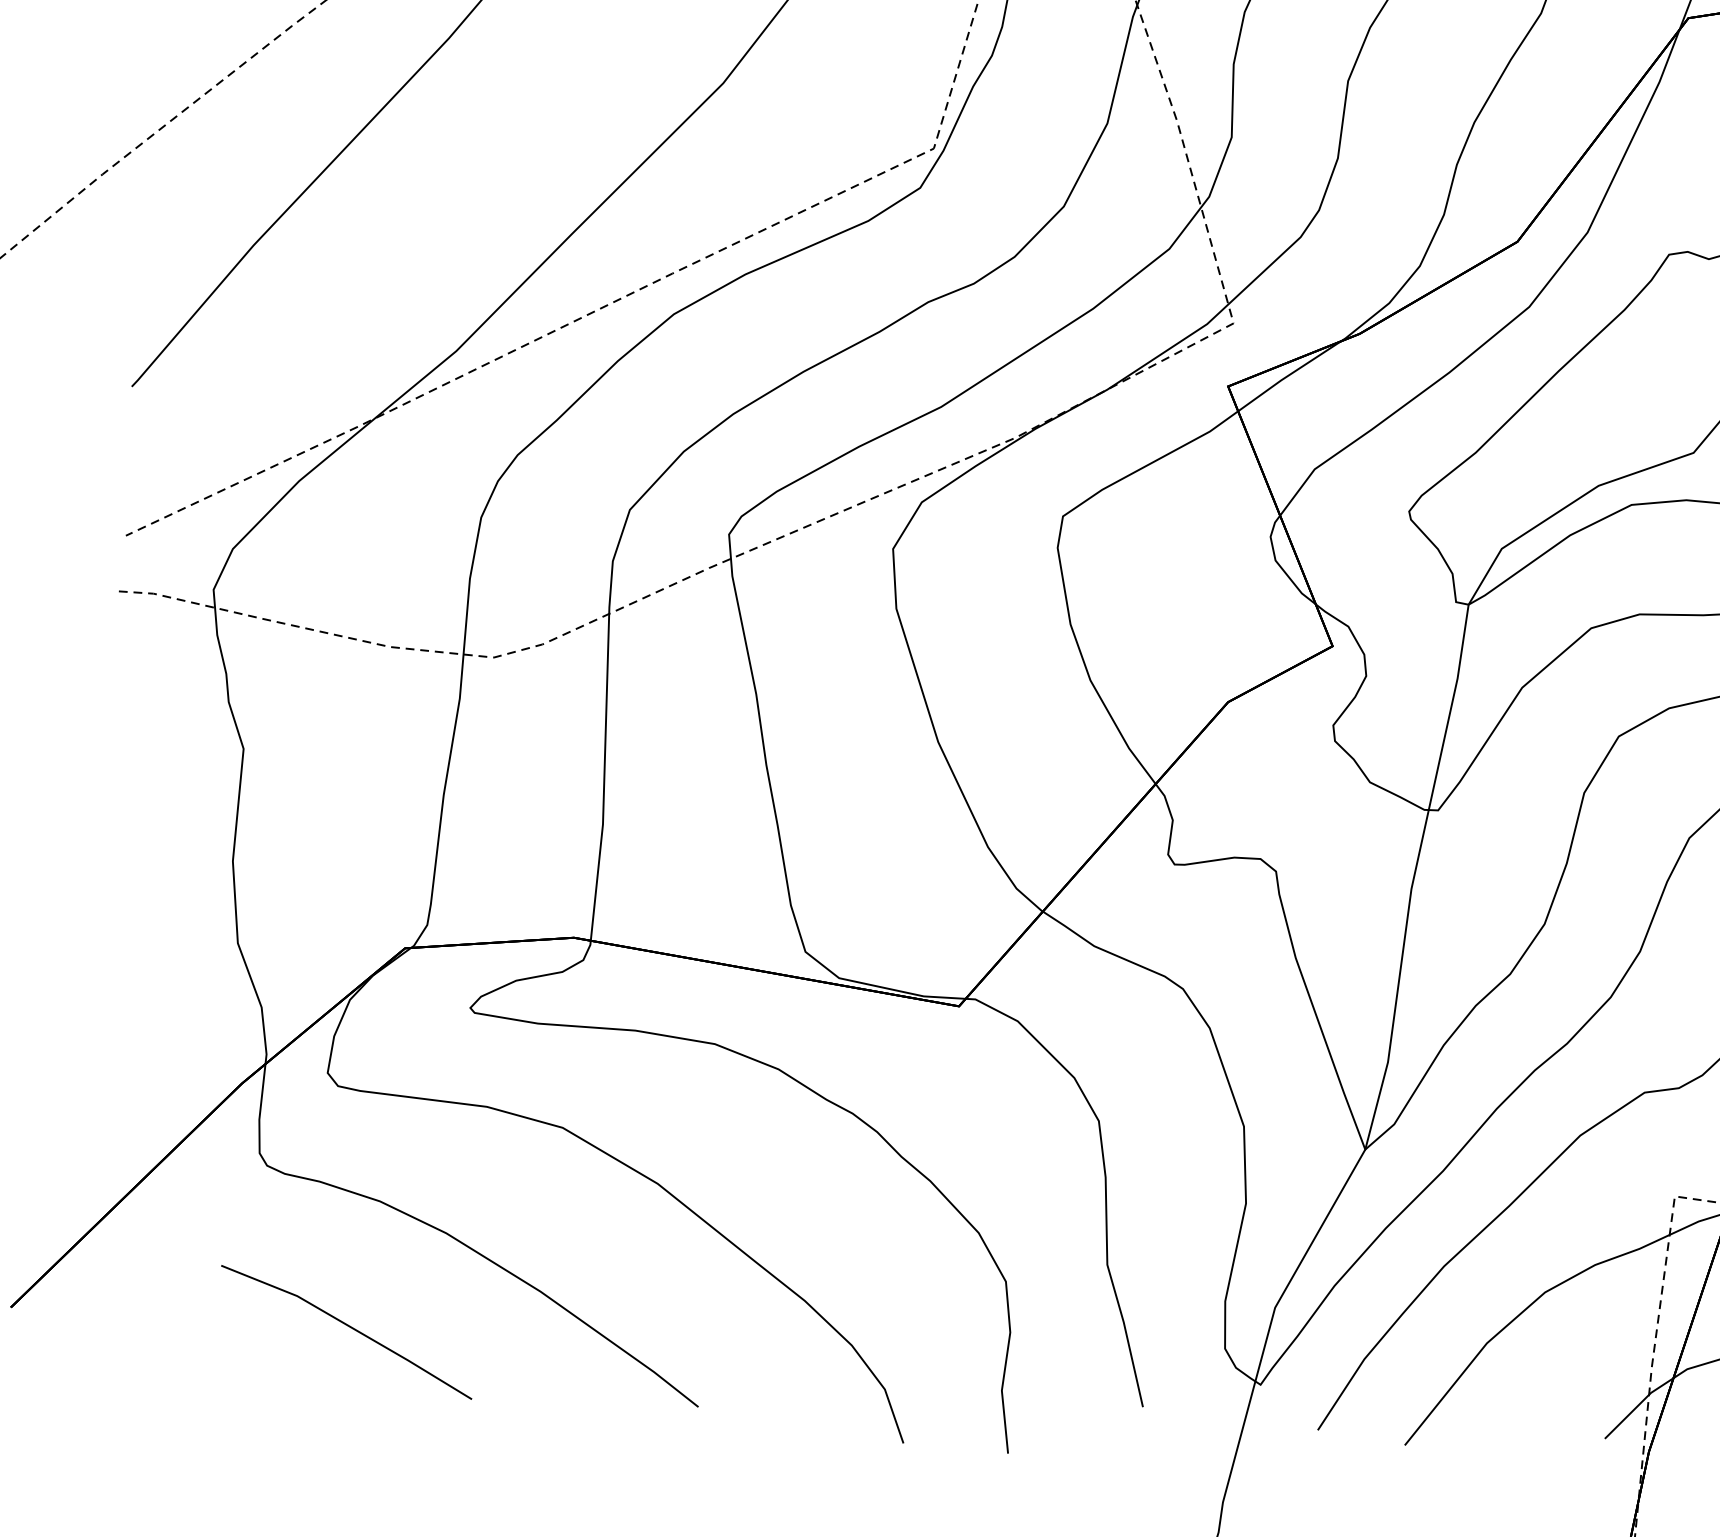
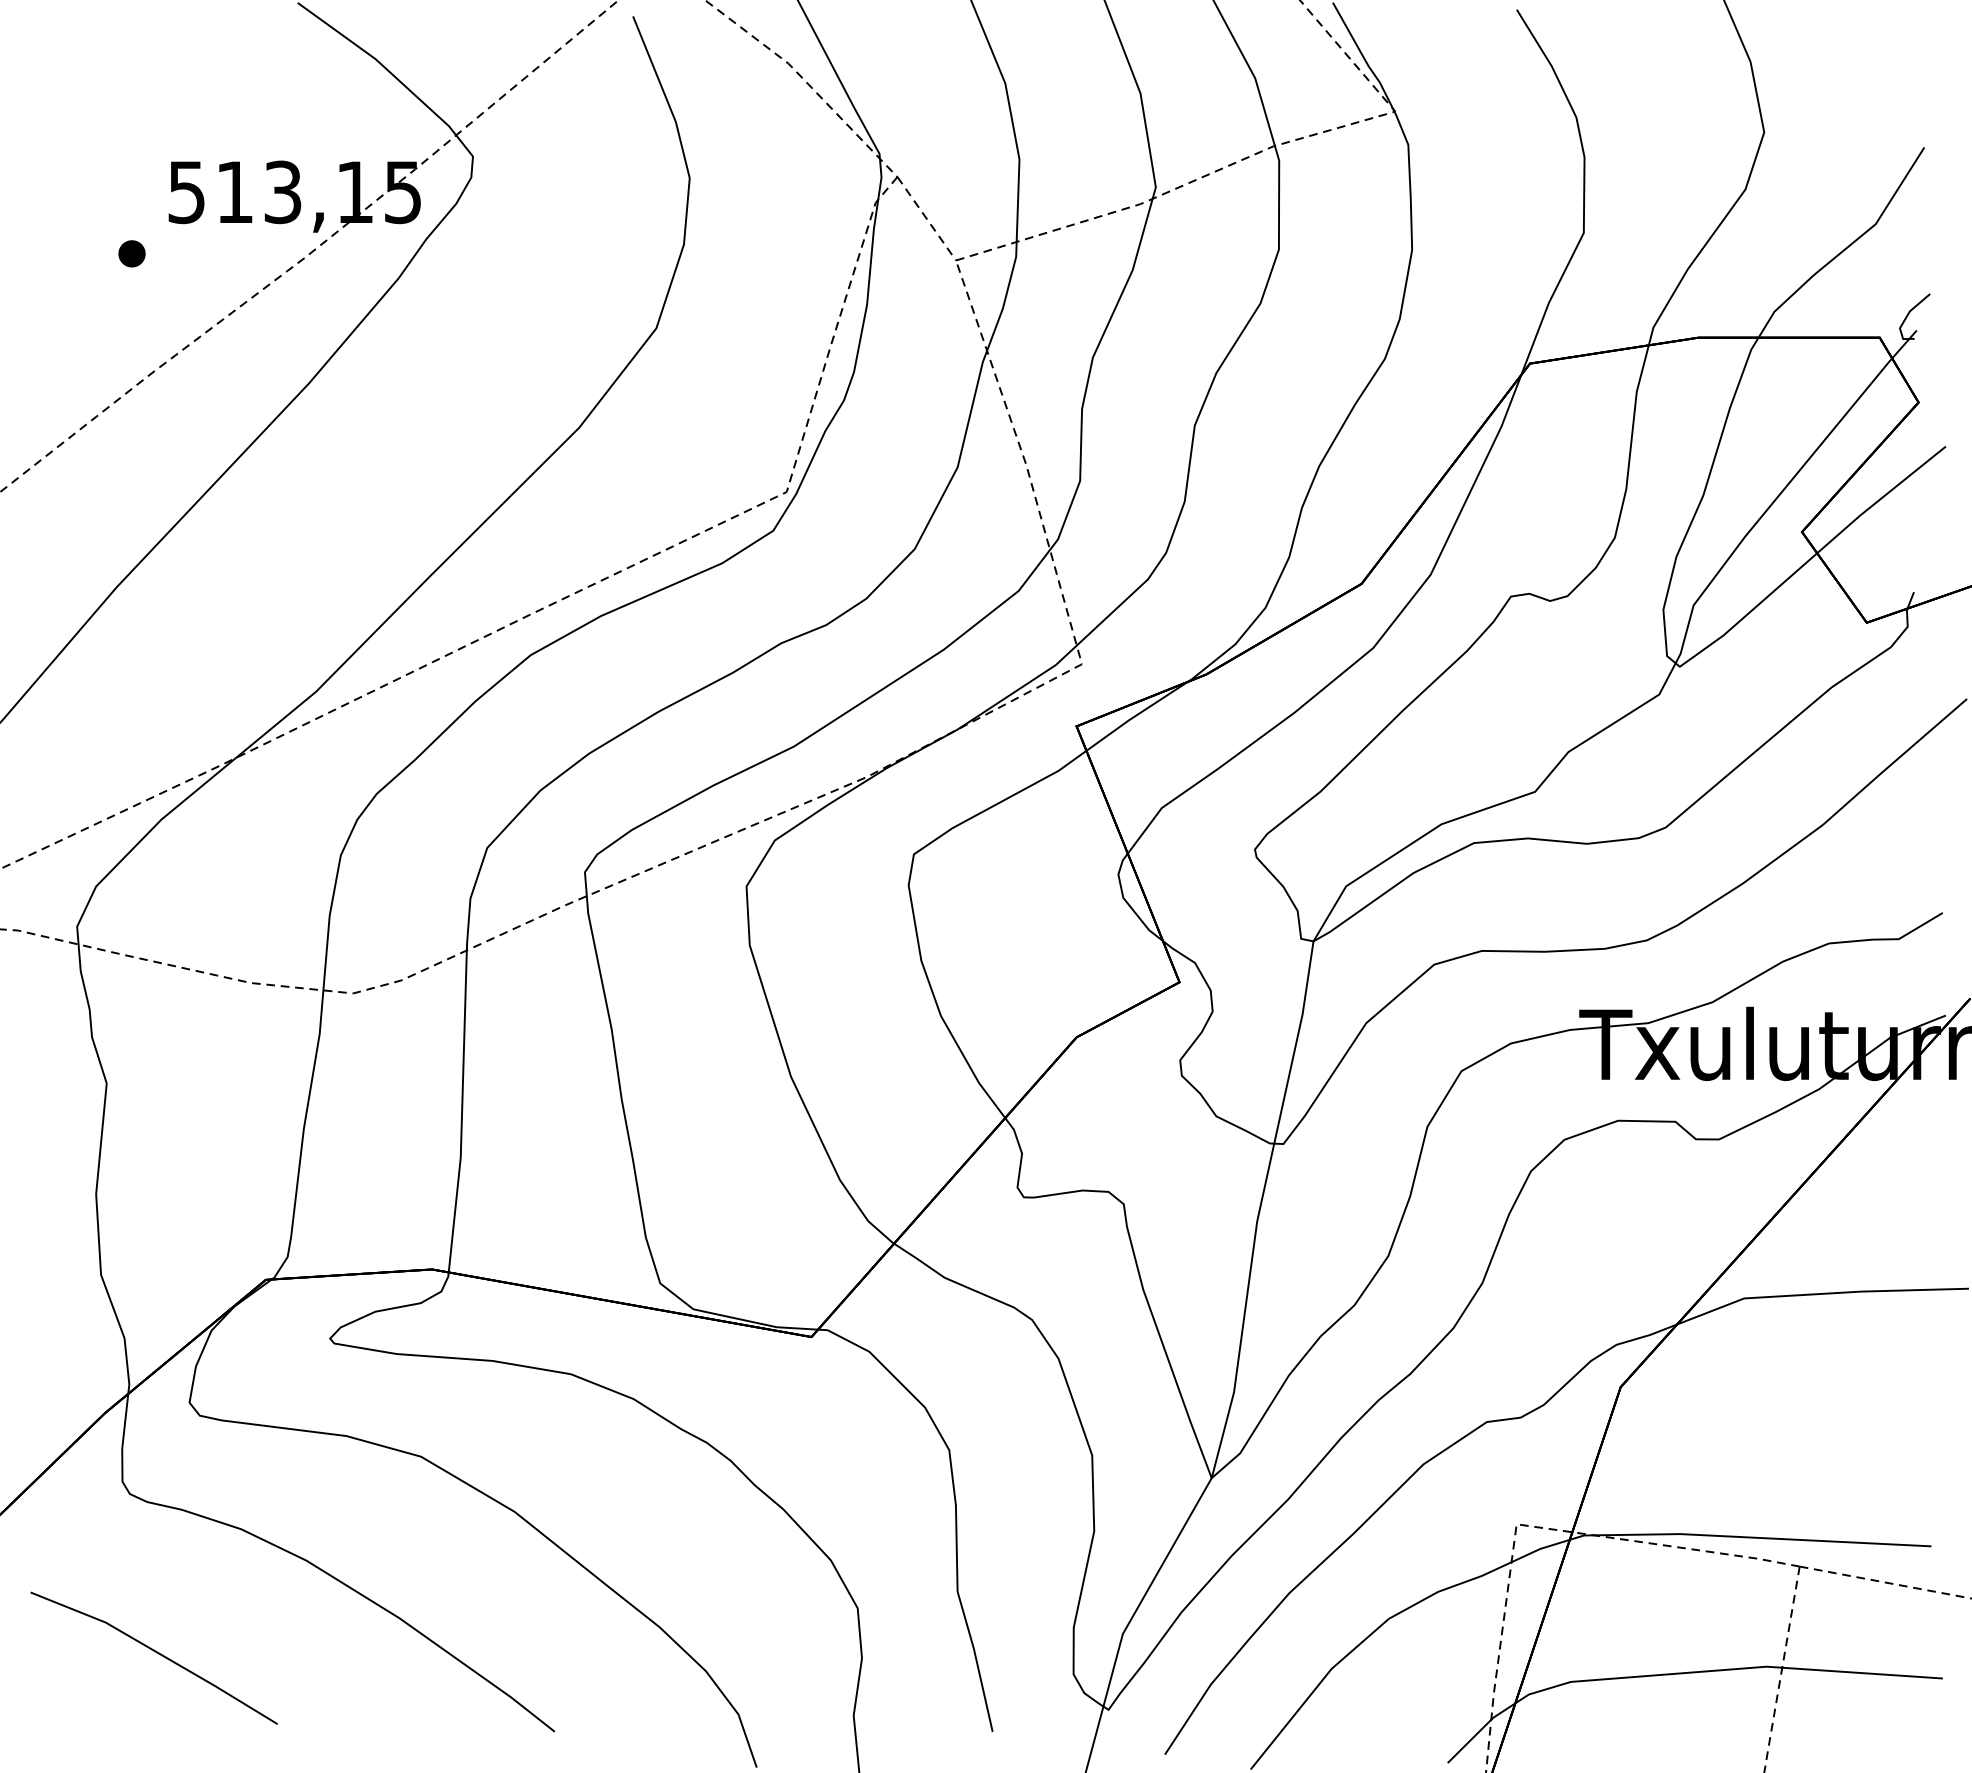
line: (348, 1327) -> (156, 1653), moved

